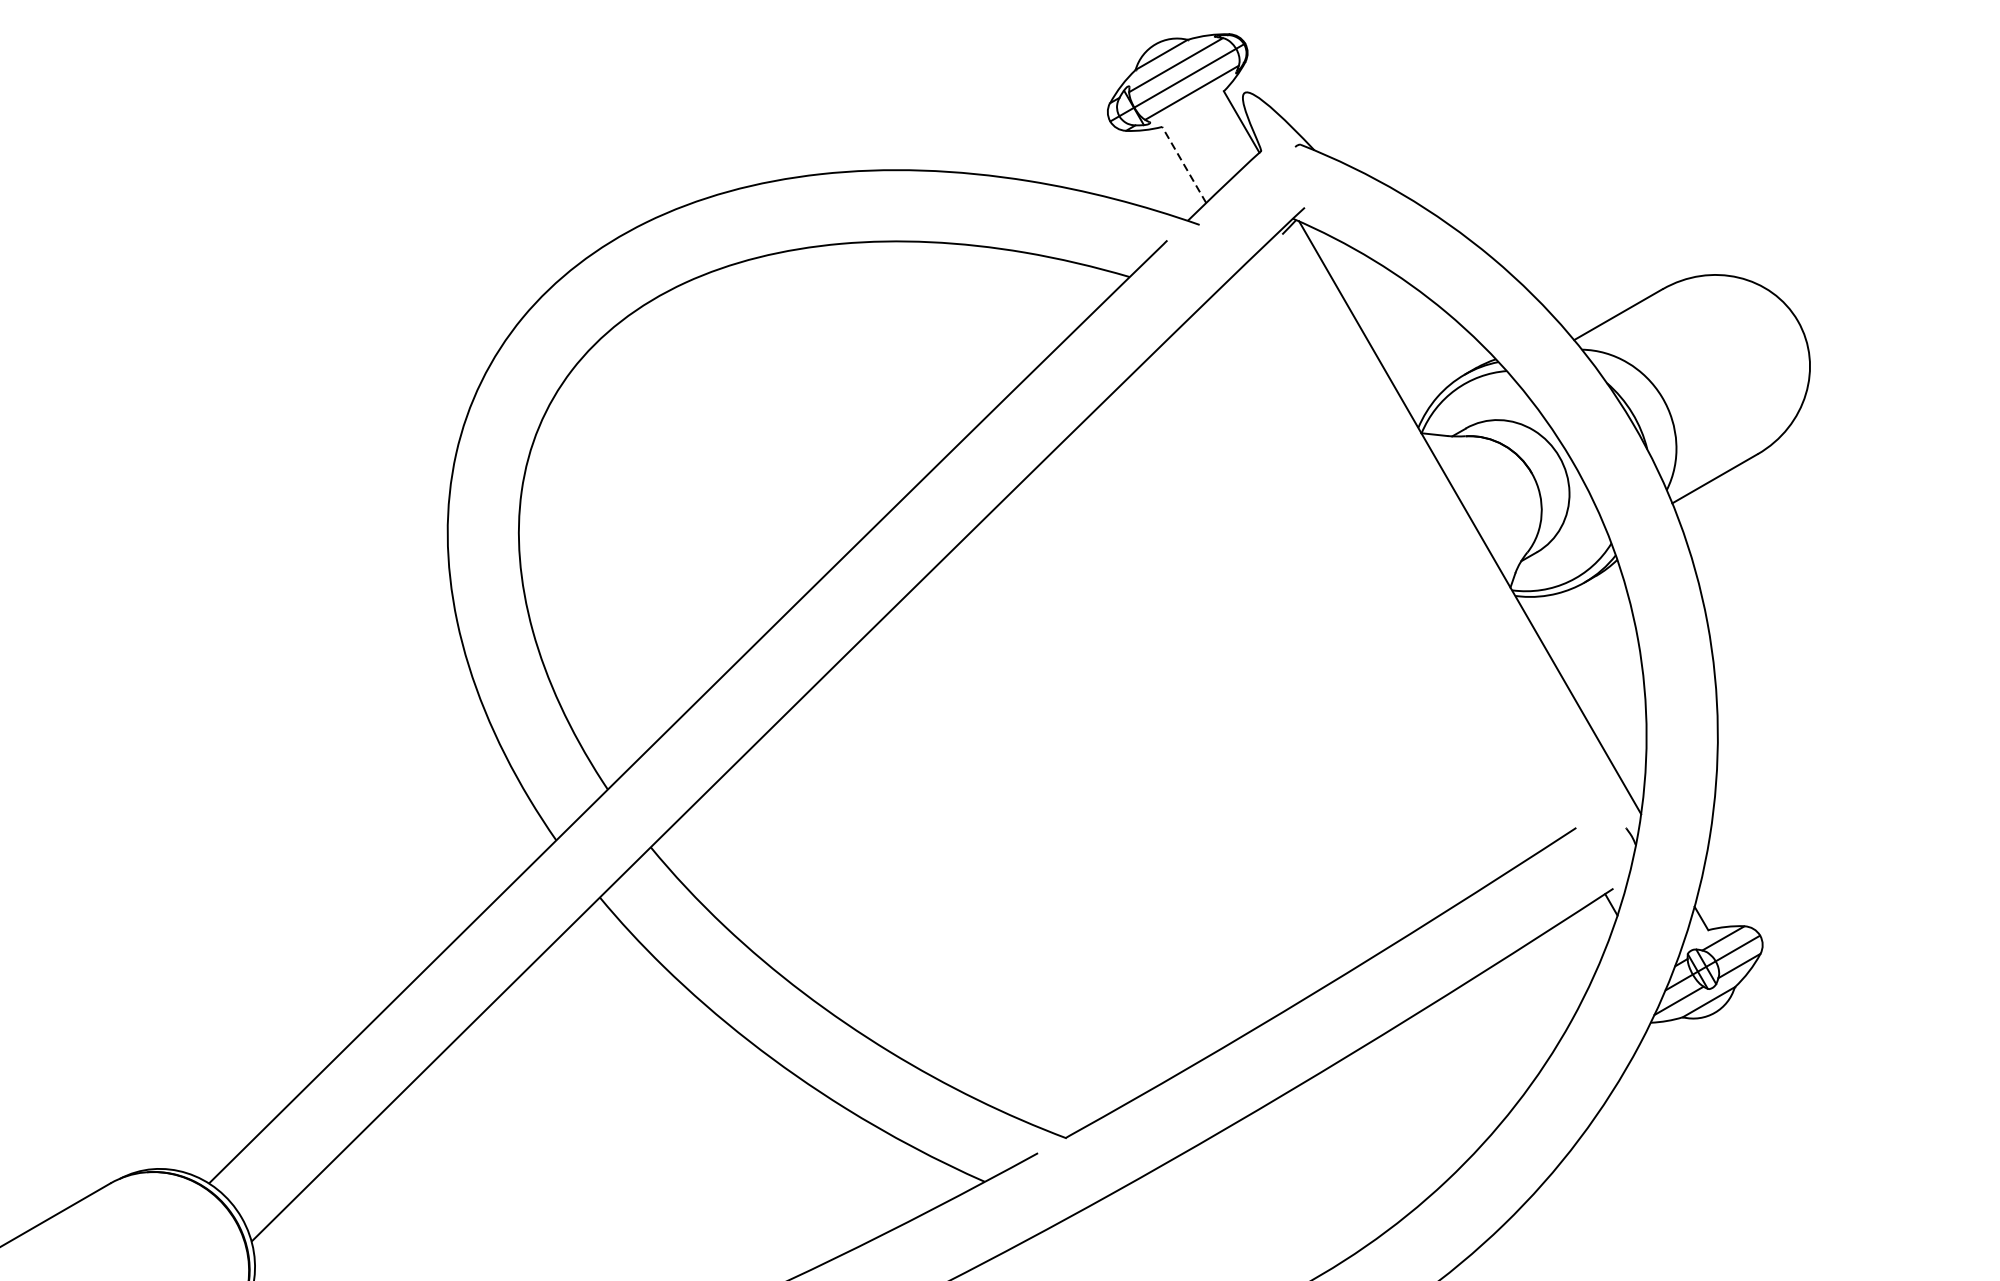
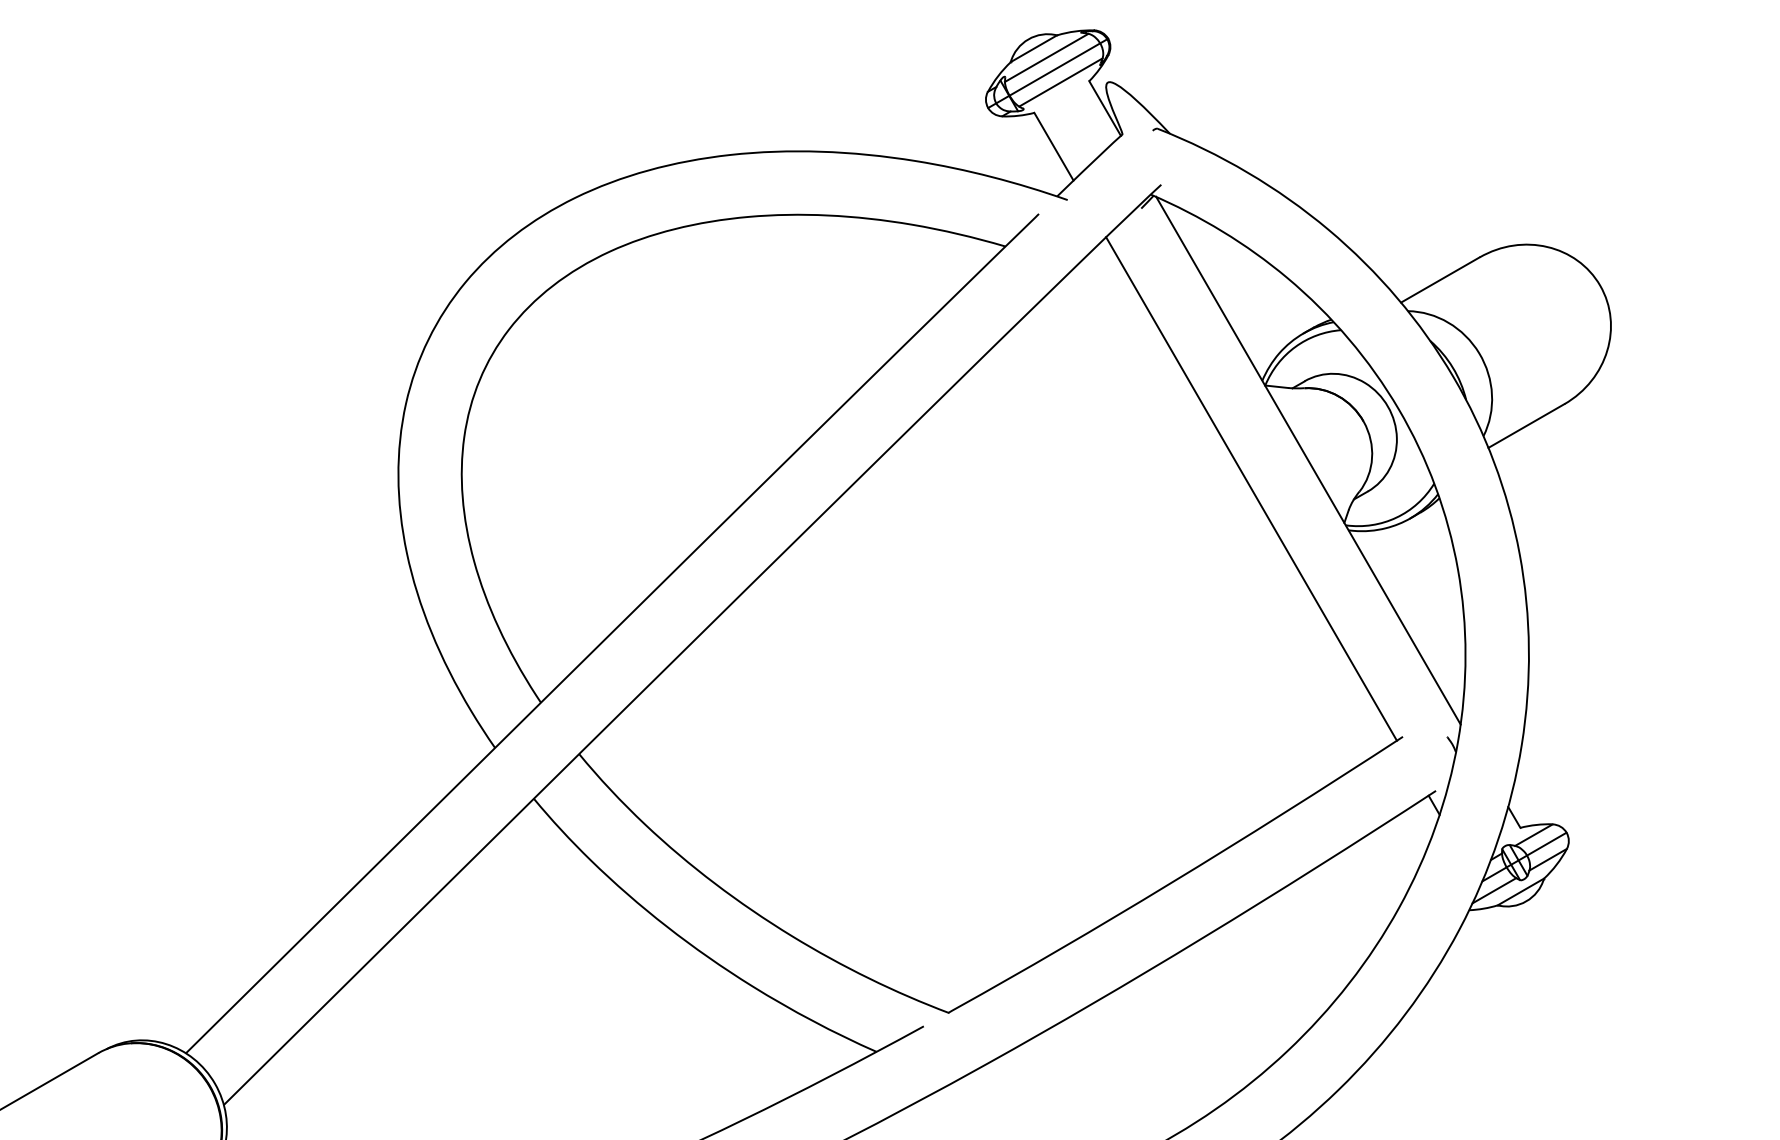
line: (1183, 164) -> (1053, 146), dashed -> solid
line: (1406, 548) -> (1251, 488), added

